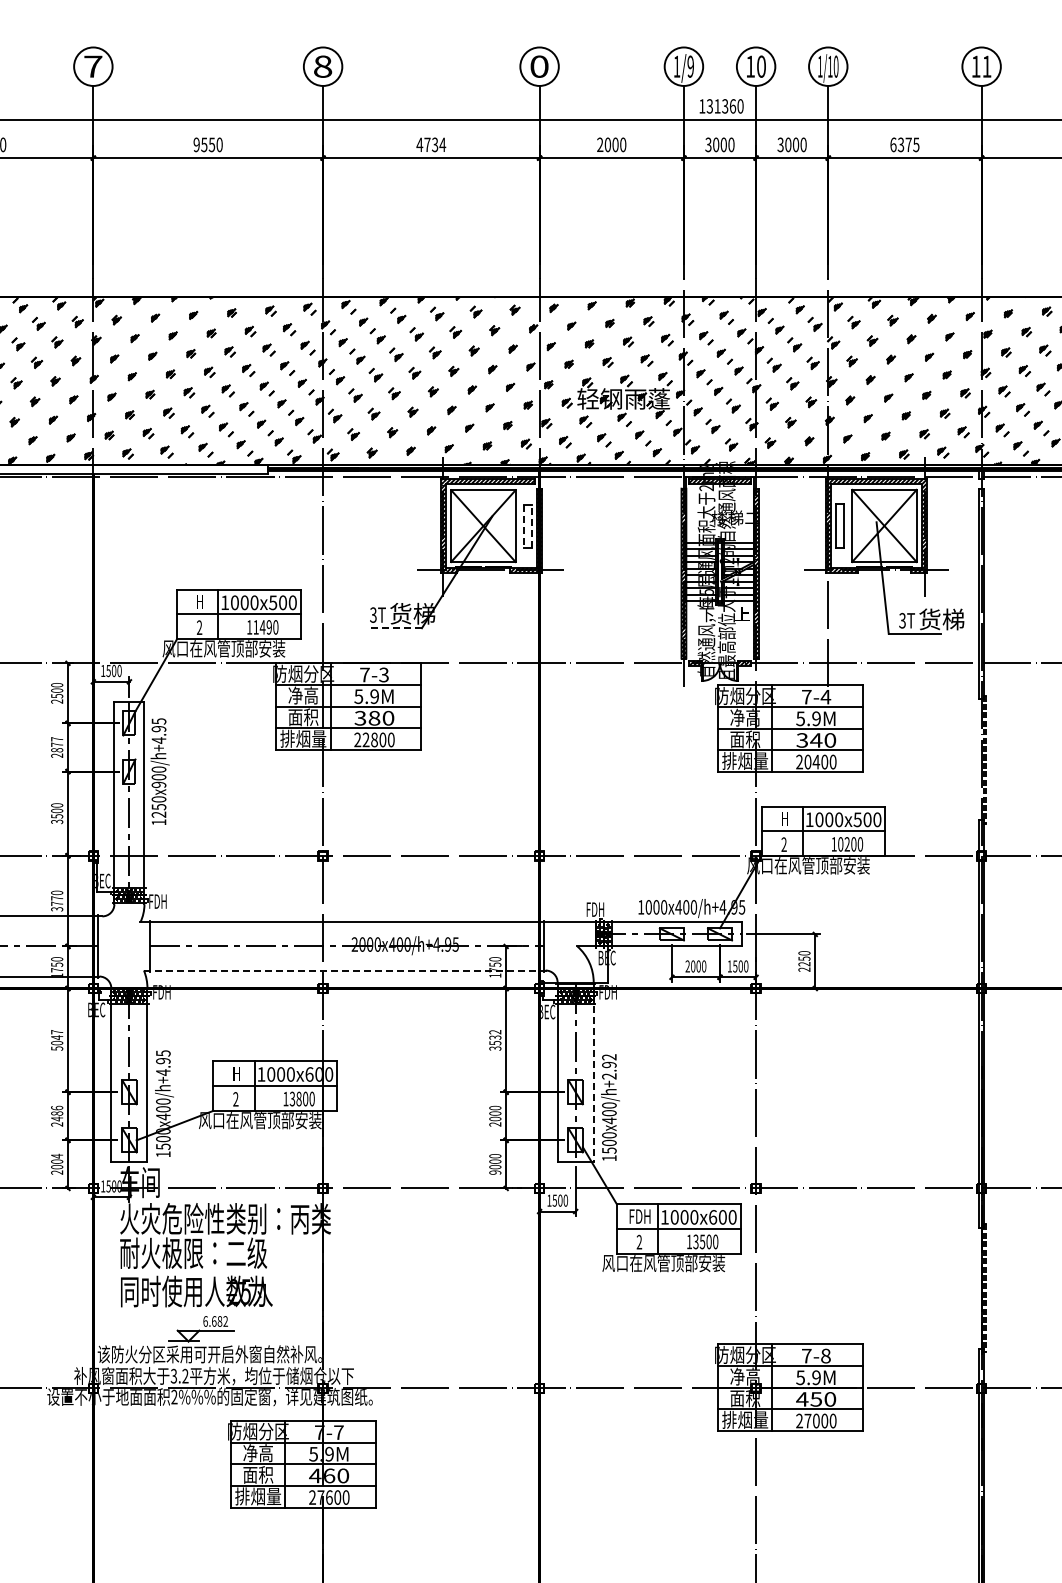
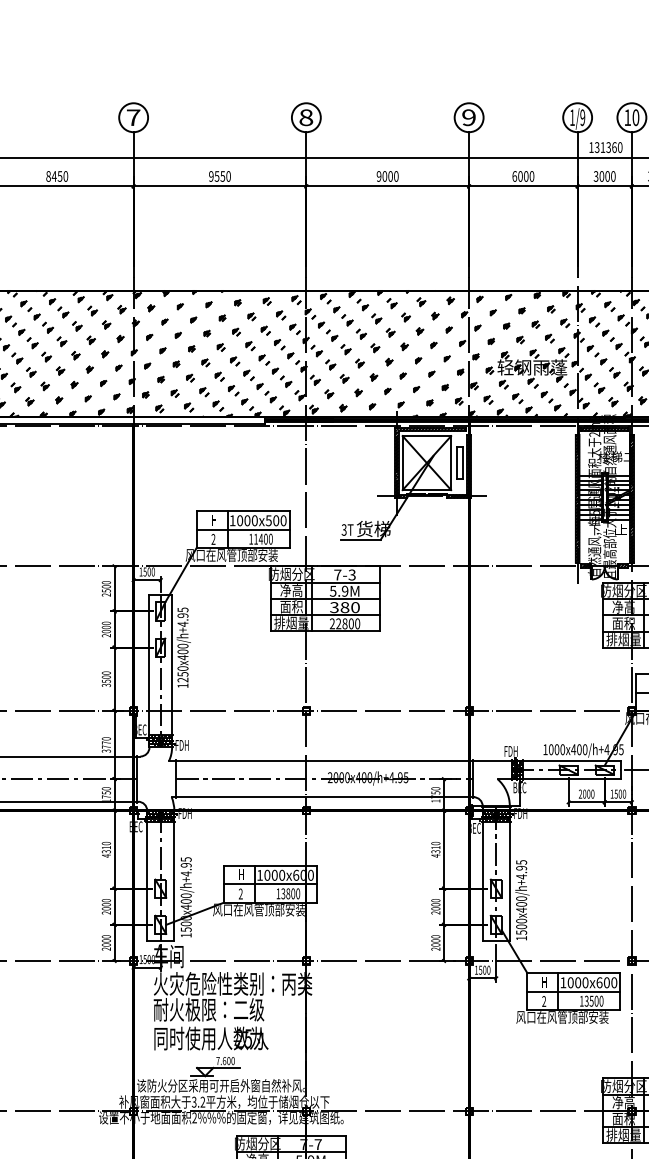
text: (539, 66) -> (469, 117), 0 -> 9
text: (431, 144) -> (387, 176), 4734 -> 9000
text: (600, 144) -> (514, 176), 2000 -> 6000
line: (523, 526) -> (457, 463), dashed -> solid
line: (531, 526) -> (463, 463), dashed -> solid
text: (268, 627) -> (265, 539), 11490 -> 11400
line: (395, 628) -> (360, 540), dashed -> solid
text: (57, 744) -> (106, 627), 2877 -> 2000
text: (158, 784) -> (182, 657), 1250x900/h+4.95 -> 1250x400/h+4.95
line: (344, 970) -> (322, 797), dashed -> solid
text: (57, 1040) -> (106, 849), 5047 -> 4310
text: (495, 1040) -> (435, 849), 3532 -> 4310
text: (609, 1066) -> (521, 869), 1500x400/h+2.92 -> 1500x400/h+4.95
line: (593, 1073) -> (509, 874), dashed -> solid
text: (57, 1113) -> (106, 904), 2486 -> 2000
text: (57, 1155) -> (106, 936), 2004 -> 2000
text: (495, 1172) -> (435, 949), 9000 -> 2000
text: (639, 1216) -> (544, 982), FDH -> H
text: (215, 1321) -> (225, 1061), 6.682 -> 7.600

